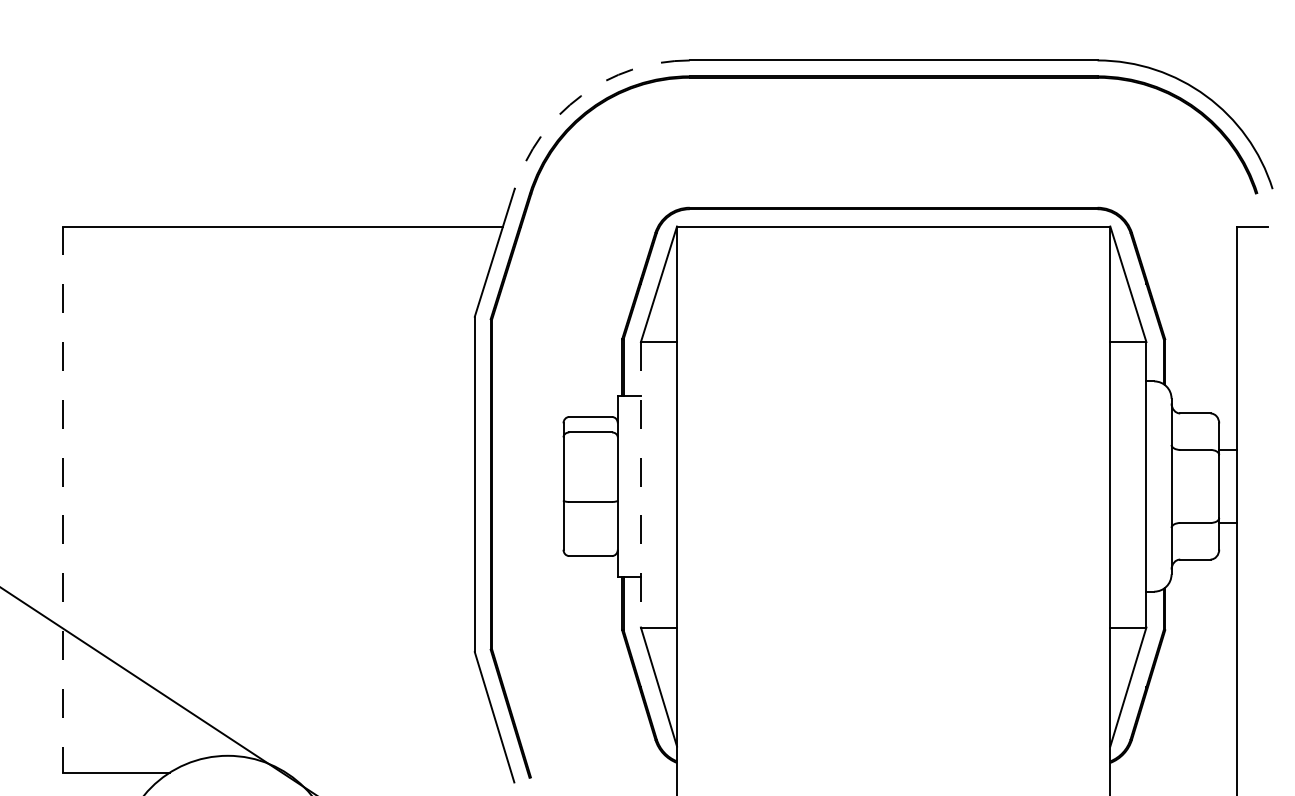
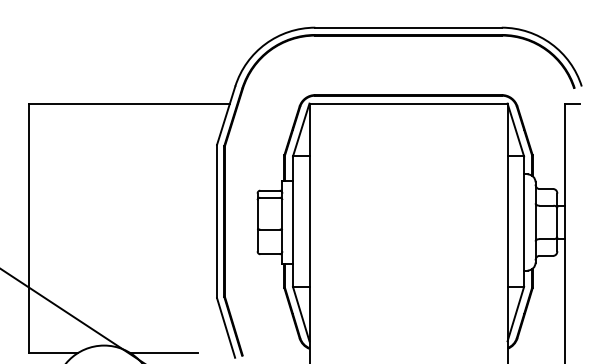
arc: (580, 95) -> (265, 43), dashed -> solid
line: (639, 486) -> (292, 222), dashed -> solid
line: (62, 499) -> (28, 228), dashed -> solid
line: (357, 773) -> (163, 353), added

